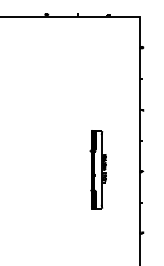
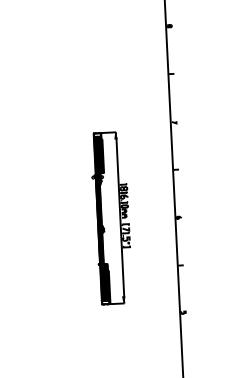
part: (98, 169) -> (111, 217), size x1.43

